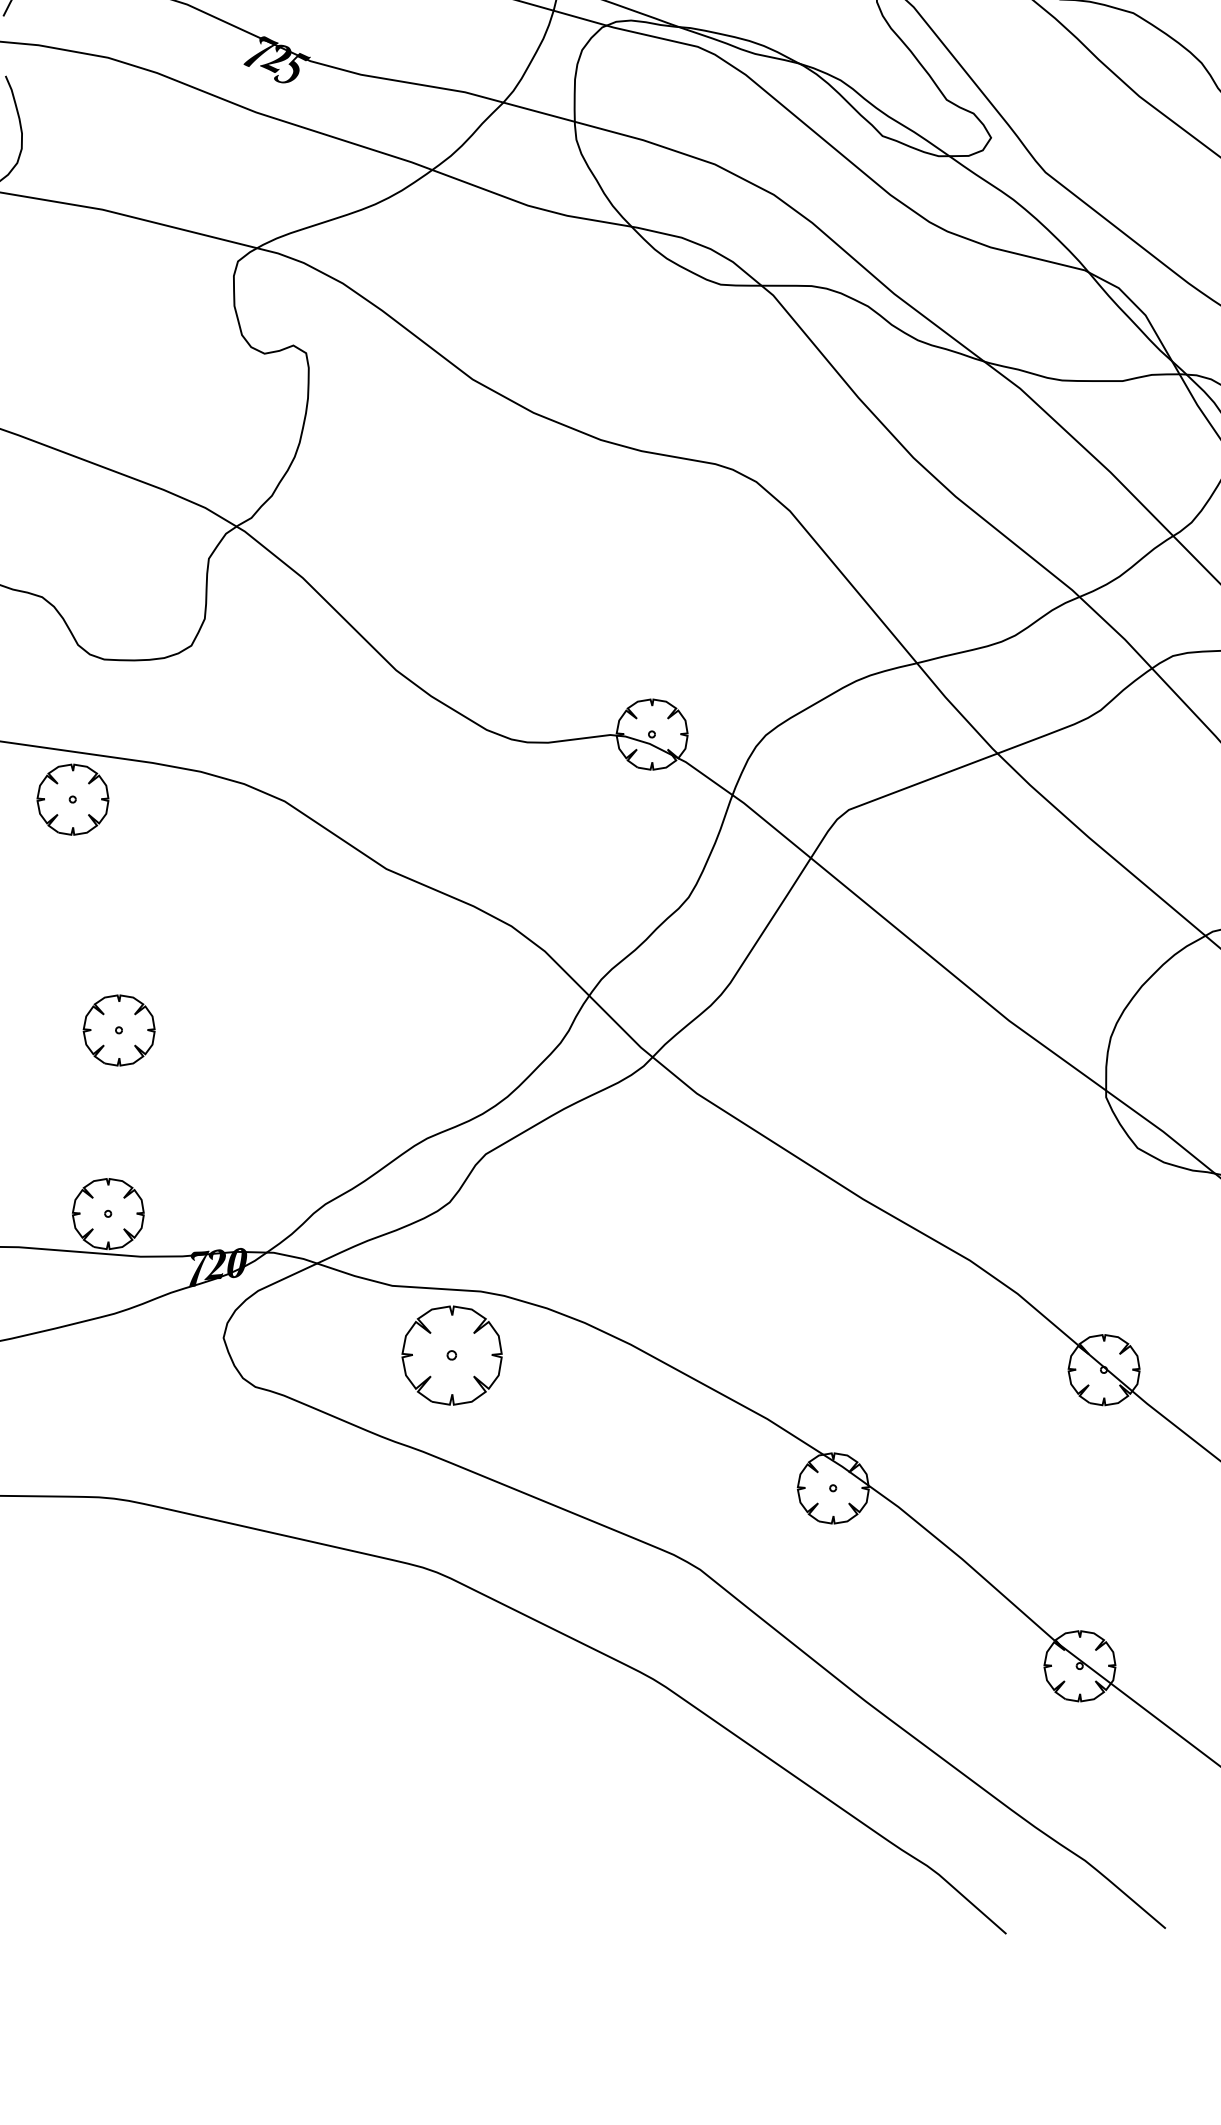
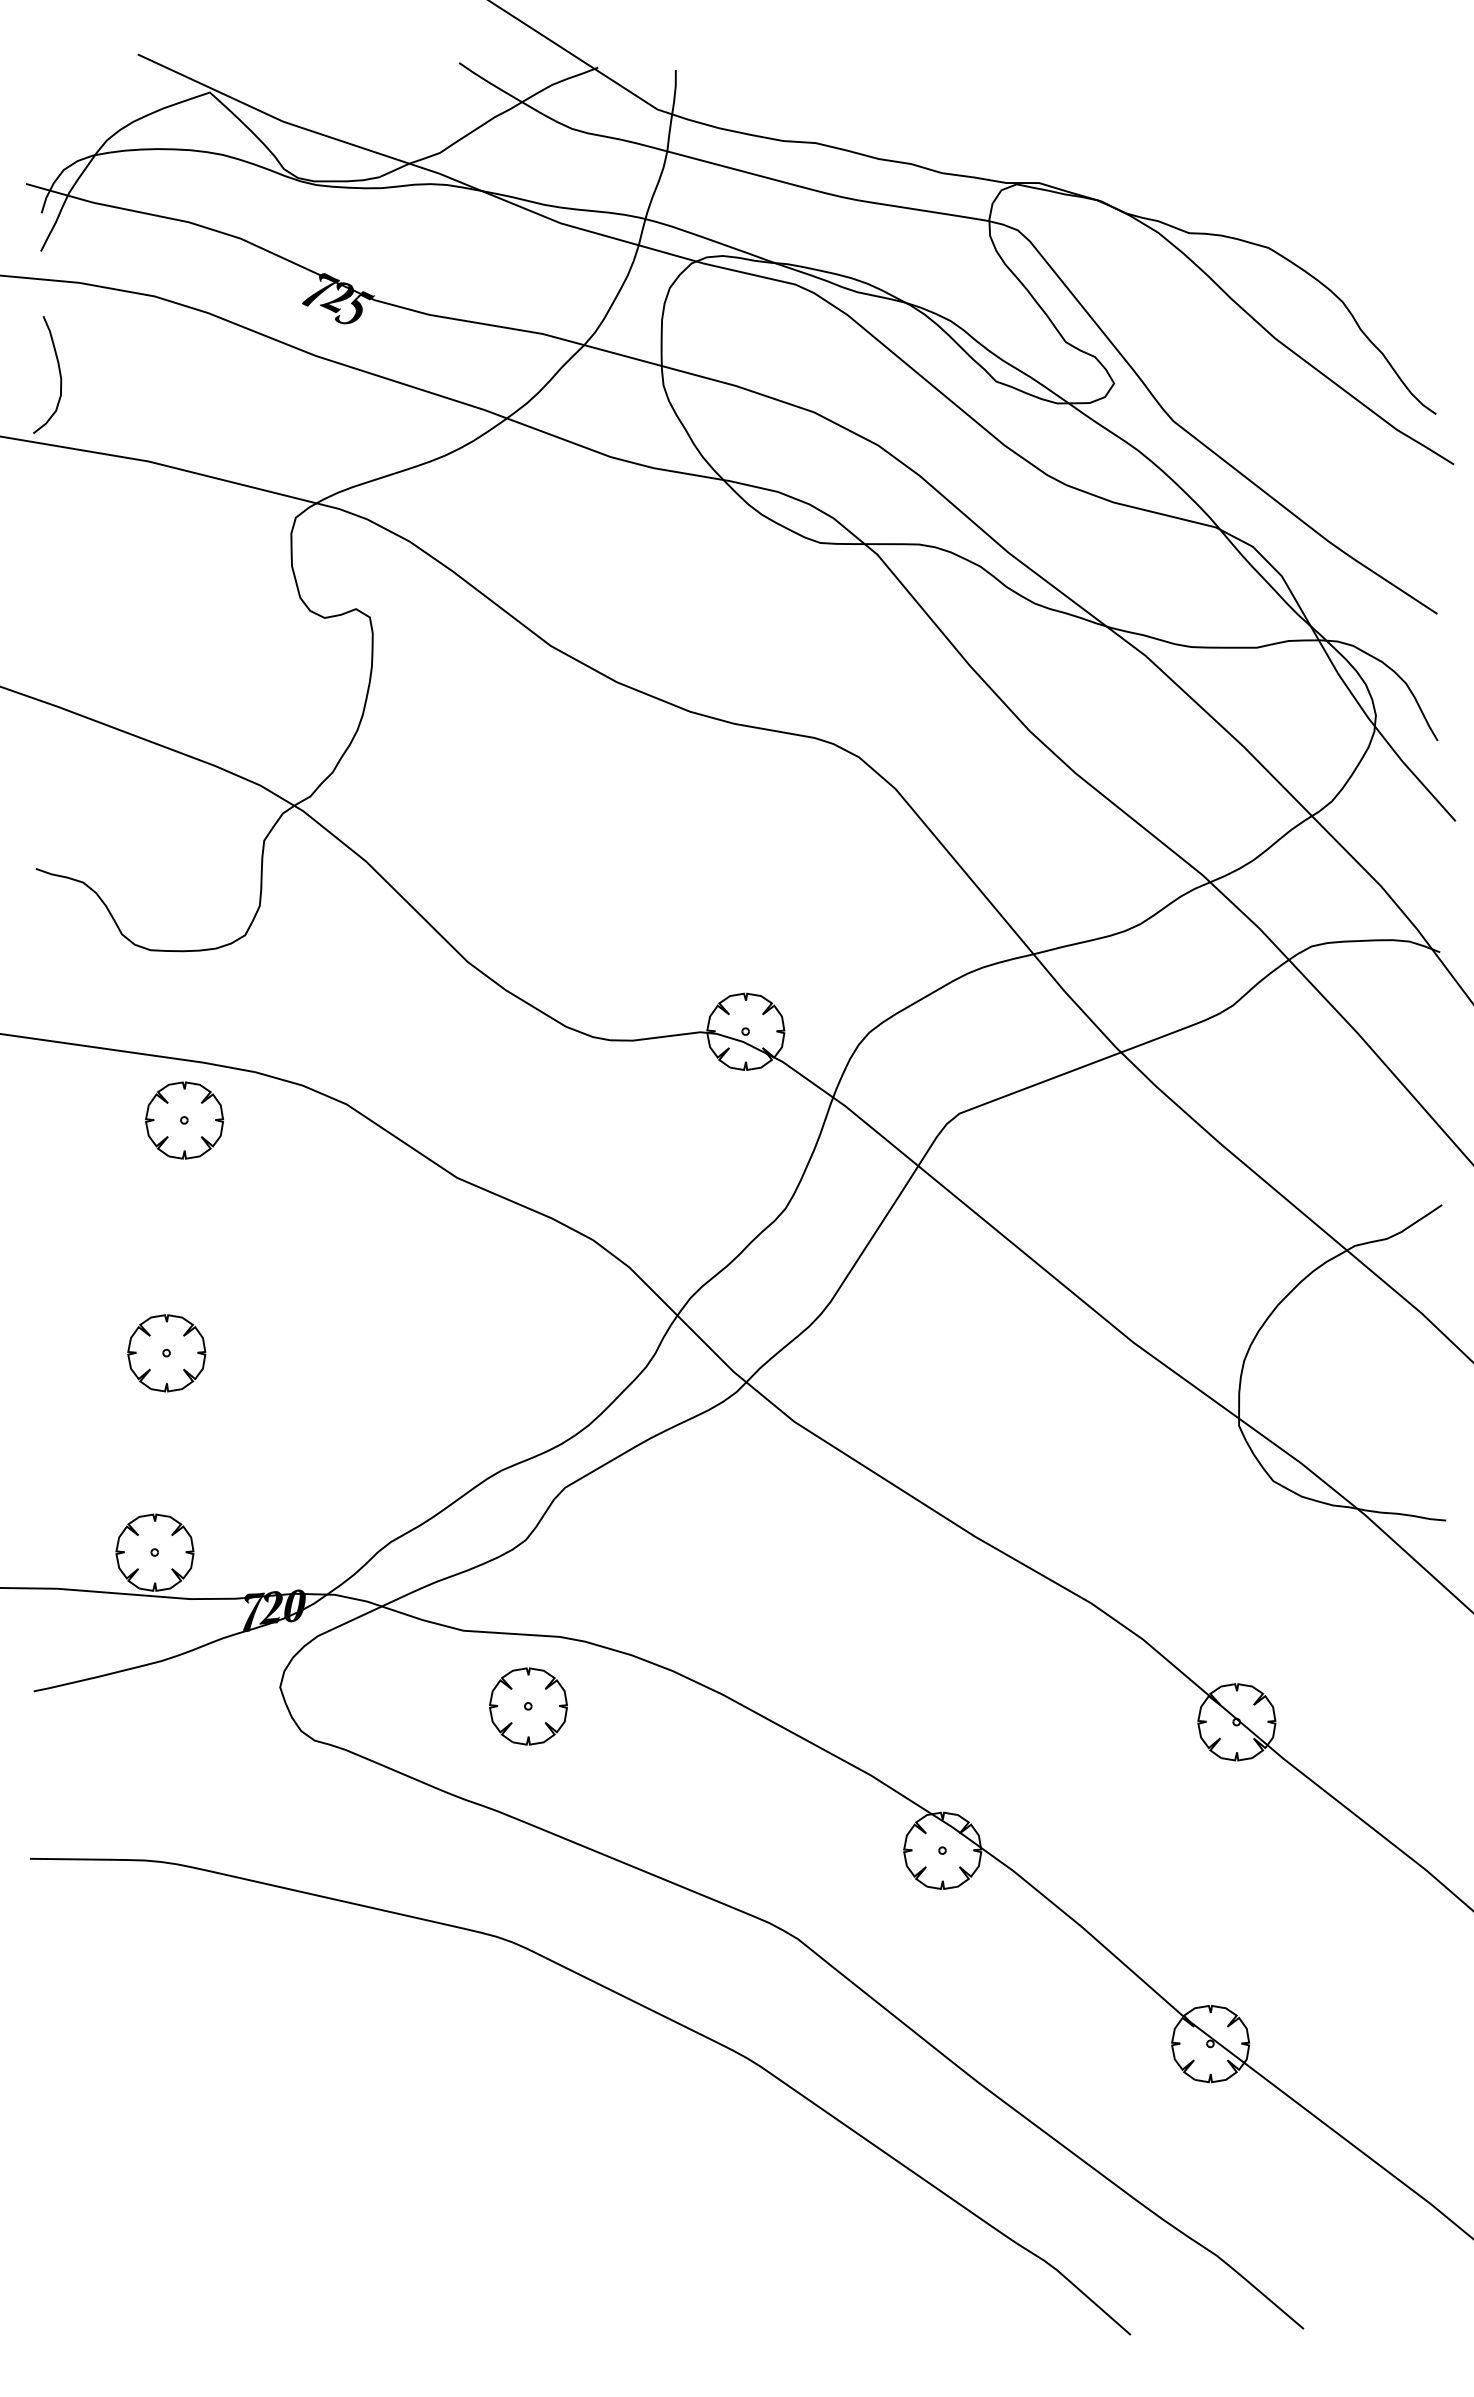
part: (72, 799) -> (184, 1120), moved
part: (452, 1355) -> (528, 1706), size x0.71

